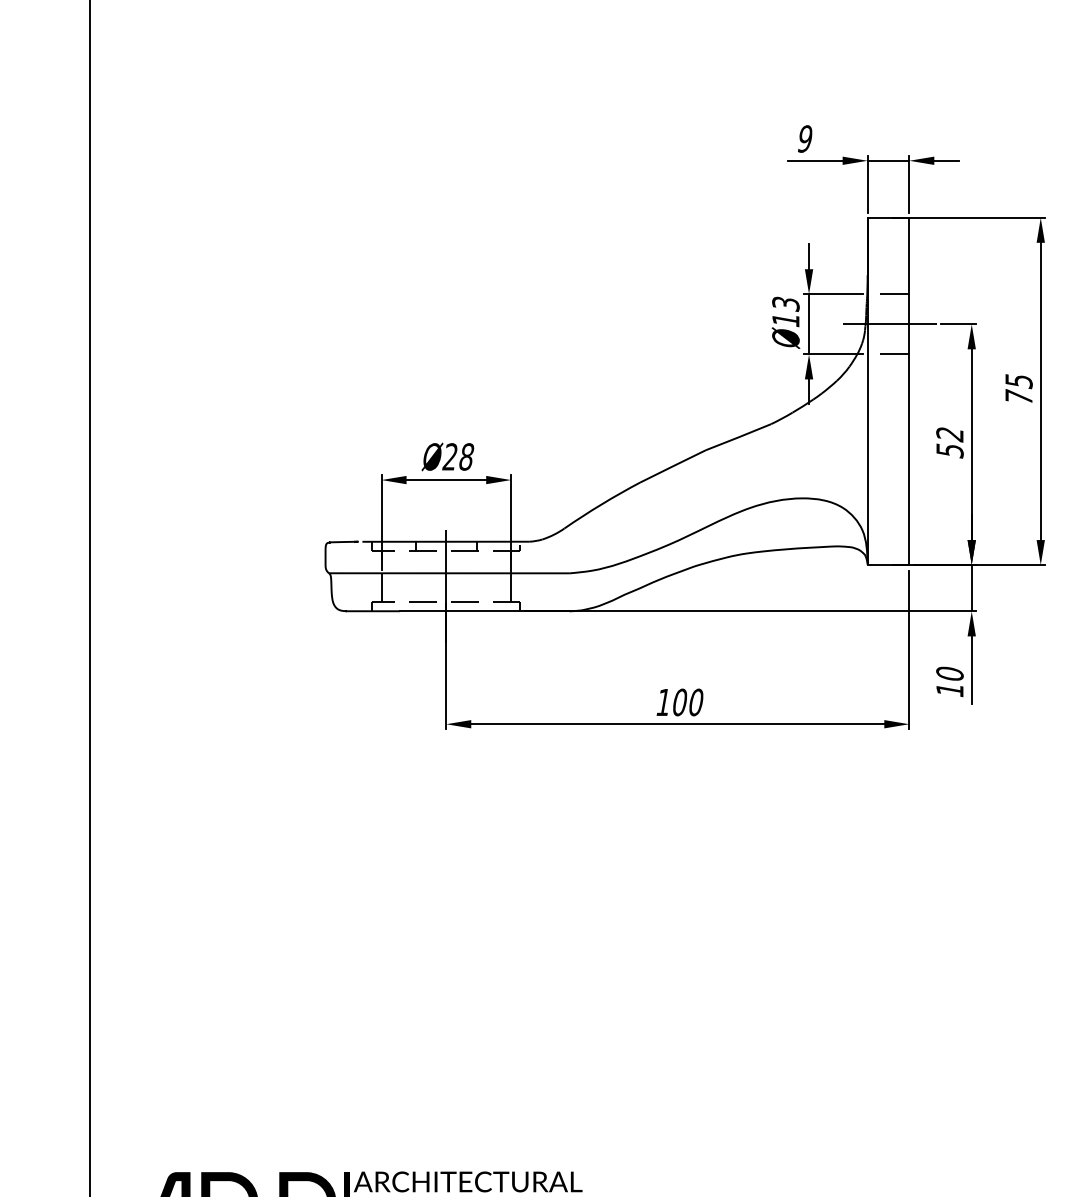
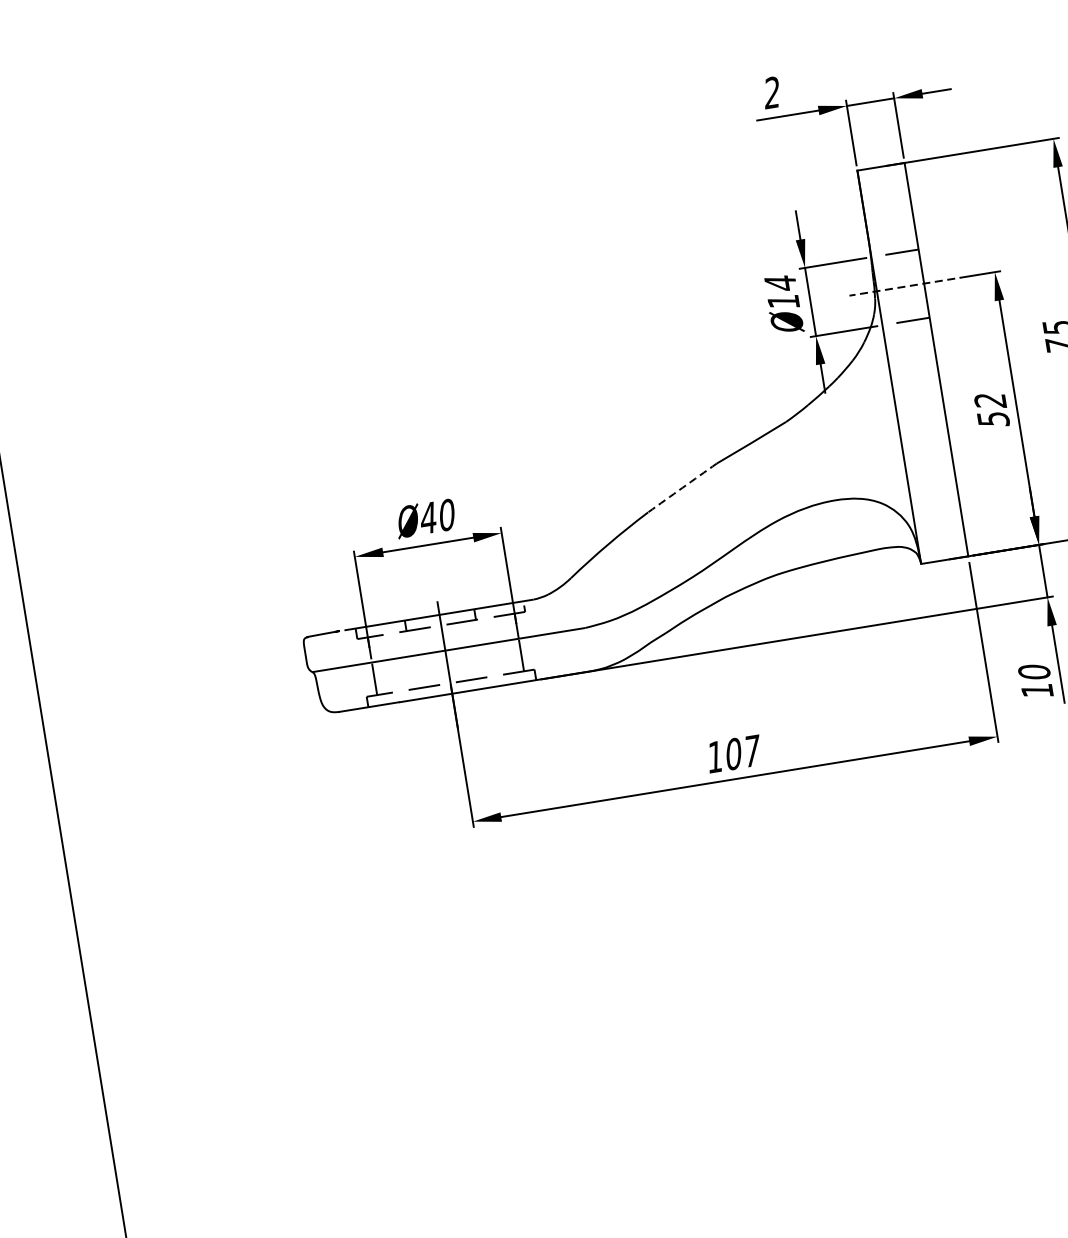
text: (804, 138) -> (771, 92), 9 -> 2
text: (785, 304) -> (780, 283), Ø13 -> Ø14
line: (890, 324) -> (902, 287), solid -> dashed
text: (458, 456) -> (437, 516), Ø28 -> Ø40
arc: (672, 466) -> (681, 488), solid -> dashed
text: (696, 702) -> (752, 751), 100 -> 107

